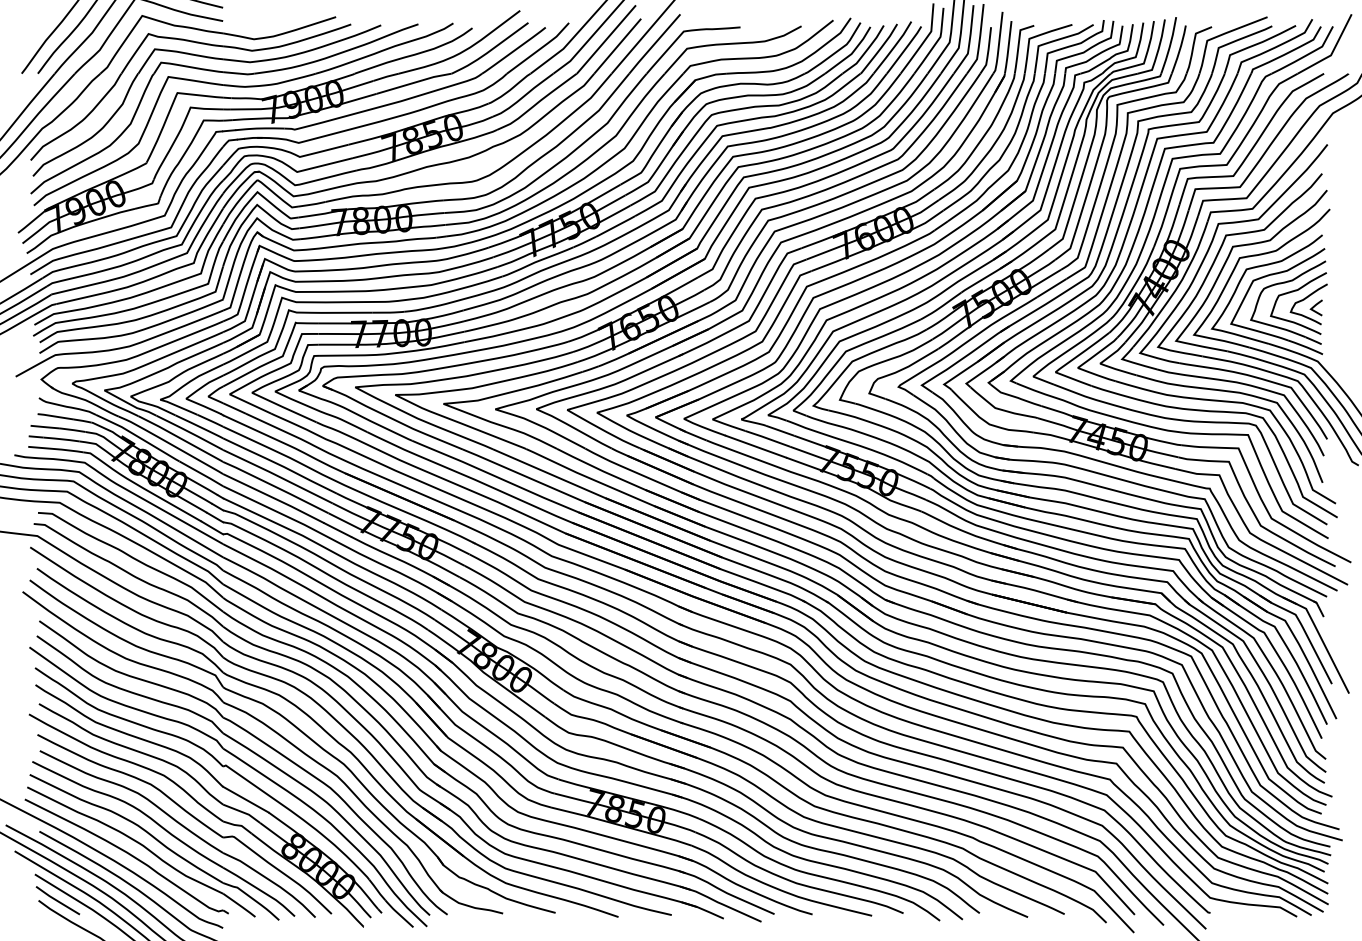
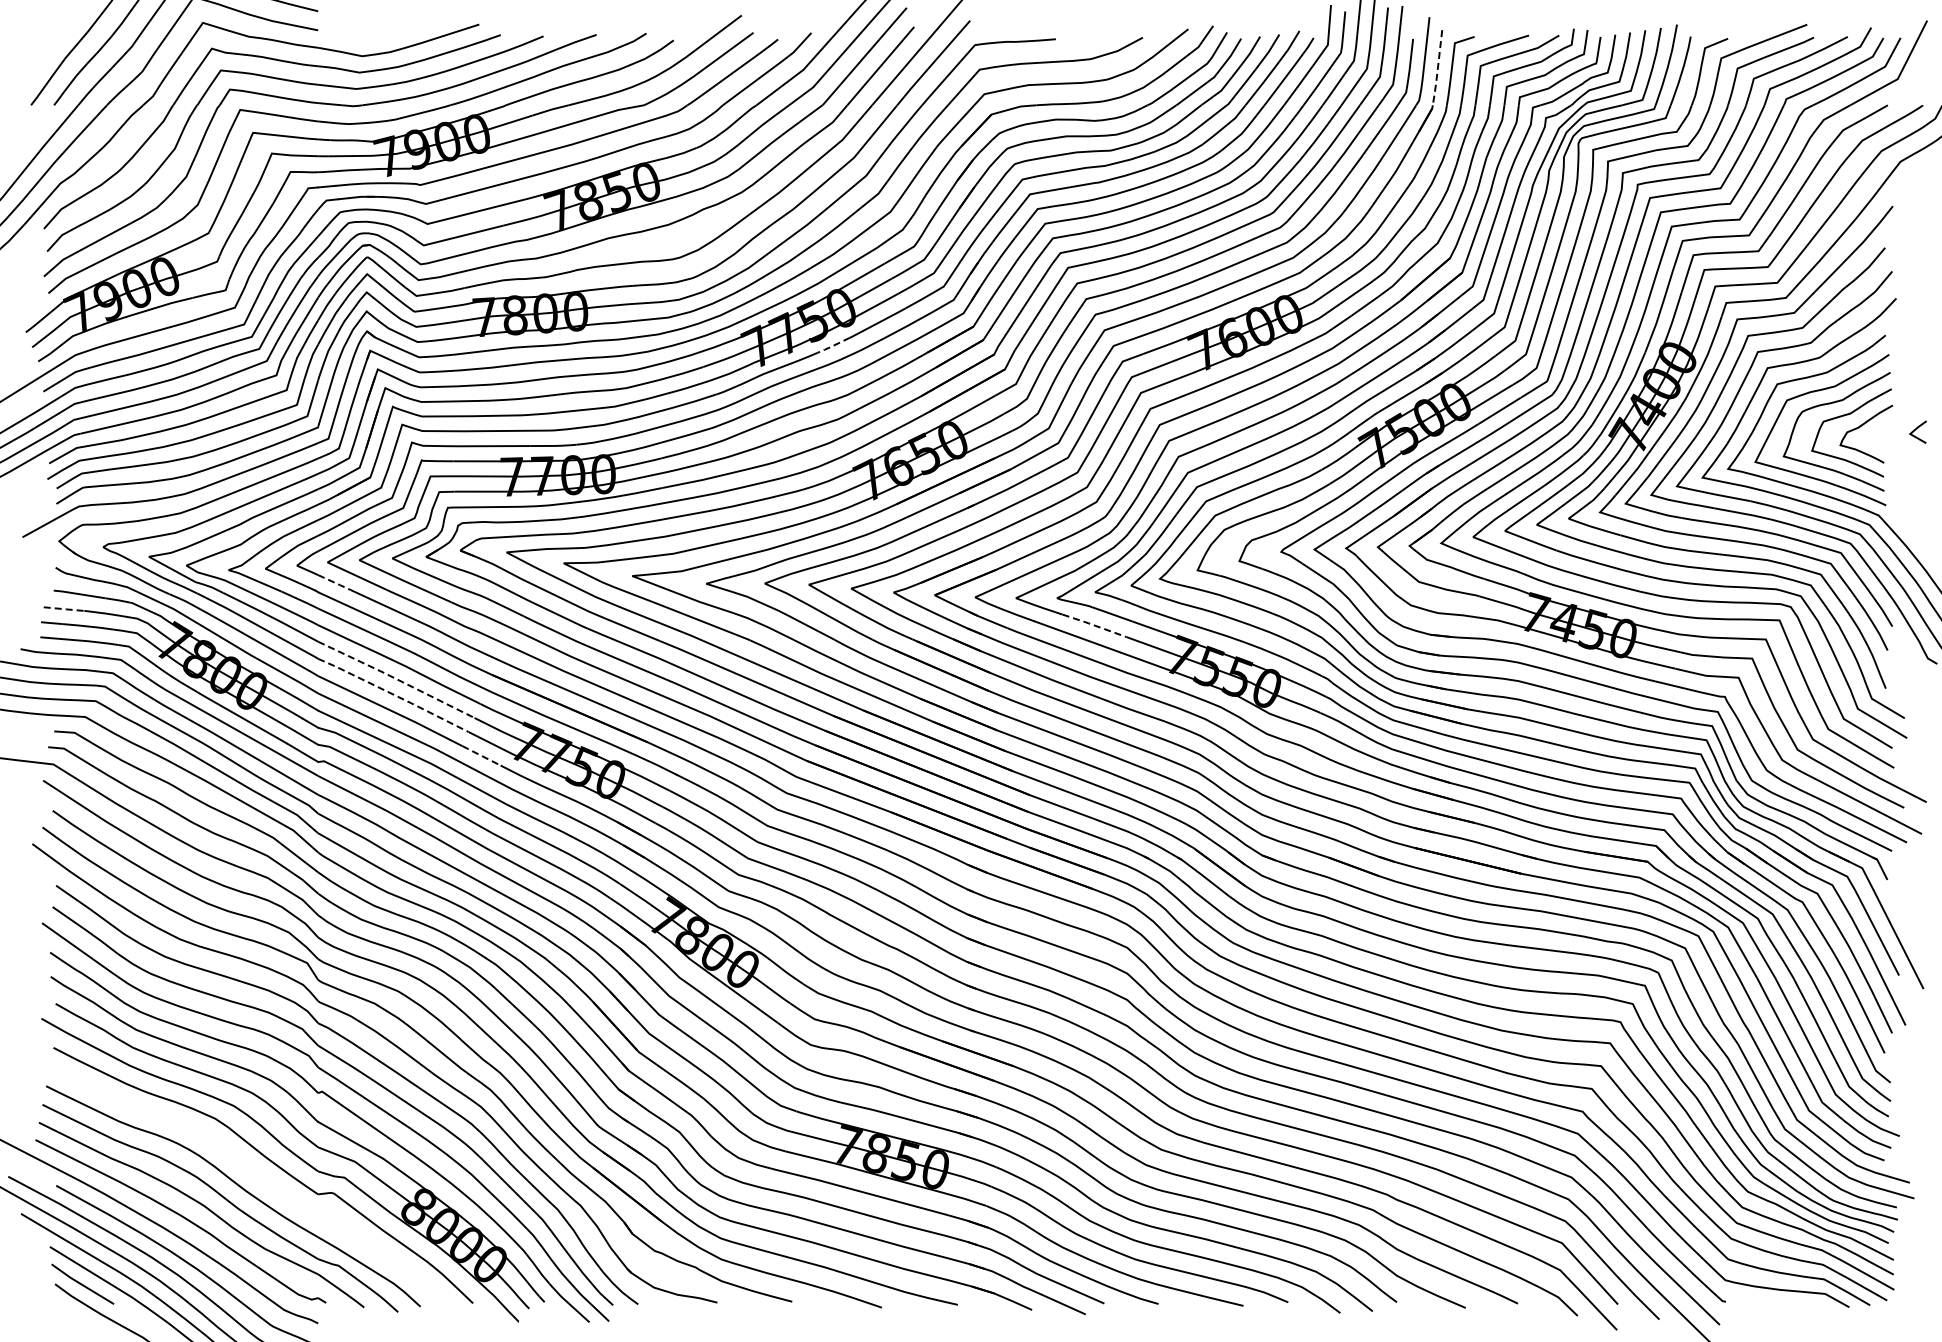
line: (1008, 48) -> (1437, 69), solid -> dashed
line: (583, 242) -> (832, 346), solid -> dashed
line: (1316, 306) -> (1917, 429), moved
line: (235, 408) -> (335, 582), solid -> dashed
line: (45, 427) -> (64, 609), solid -> dashed
line: (767, 438) -> (1094, 625), solid -> dashed
line: (277, 475) -> (395, 678), solid -> dashed
line: (275, 486) -> (393, 694), solid -> dashed
line: (337, 530) -> (481, 756), solid -> dashed
part: (184, 827) -> (262, 1180), removed

